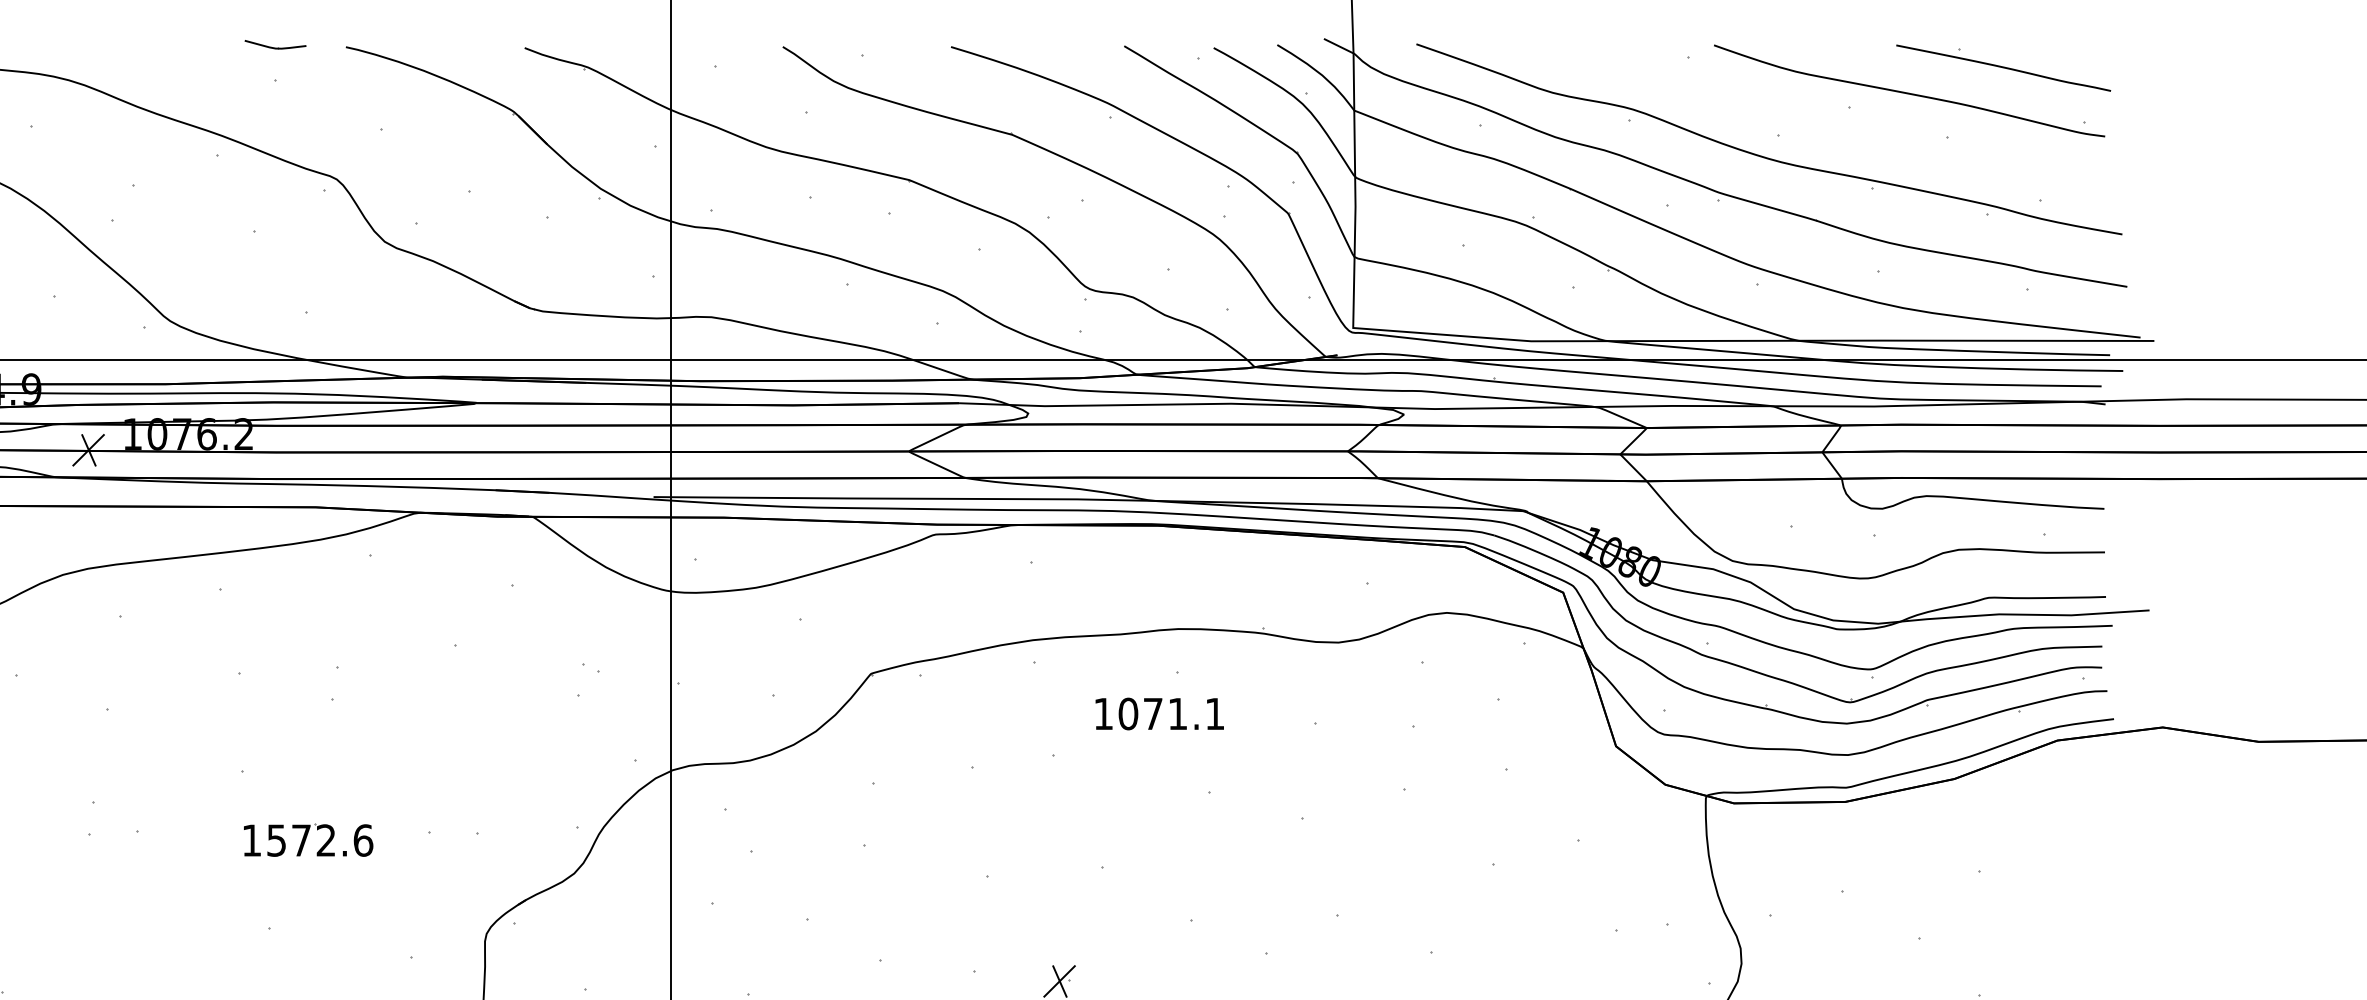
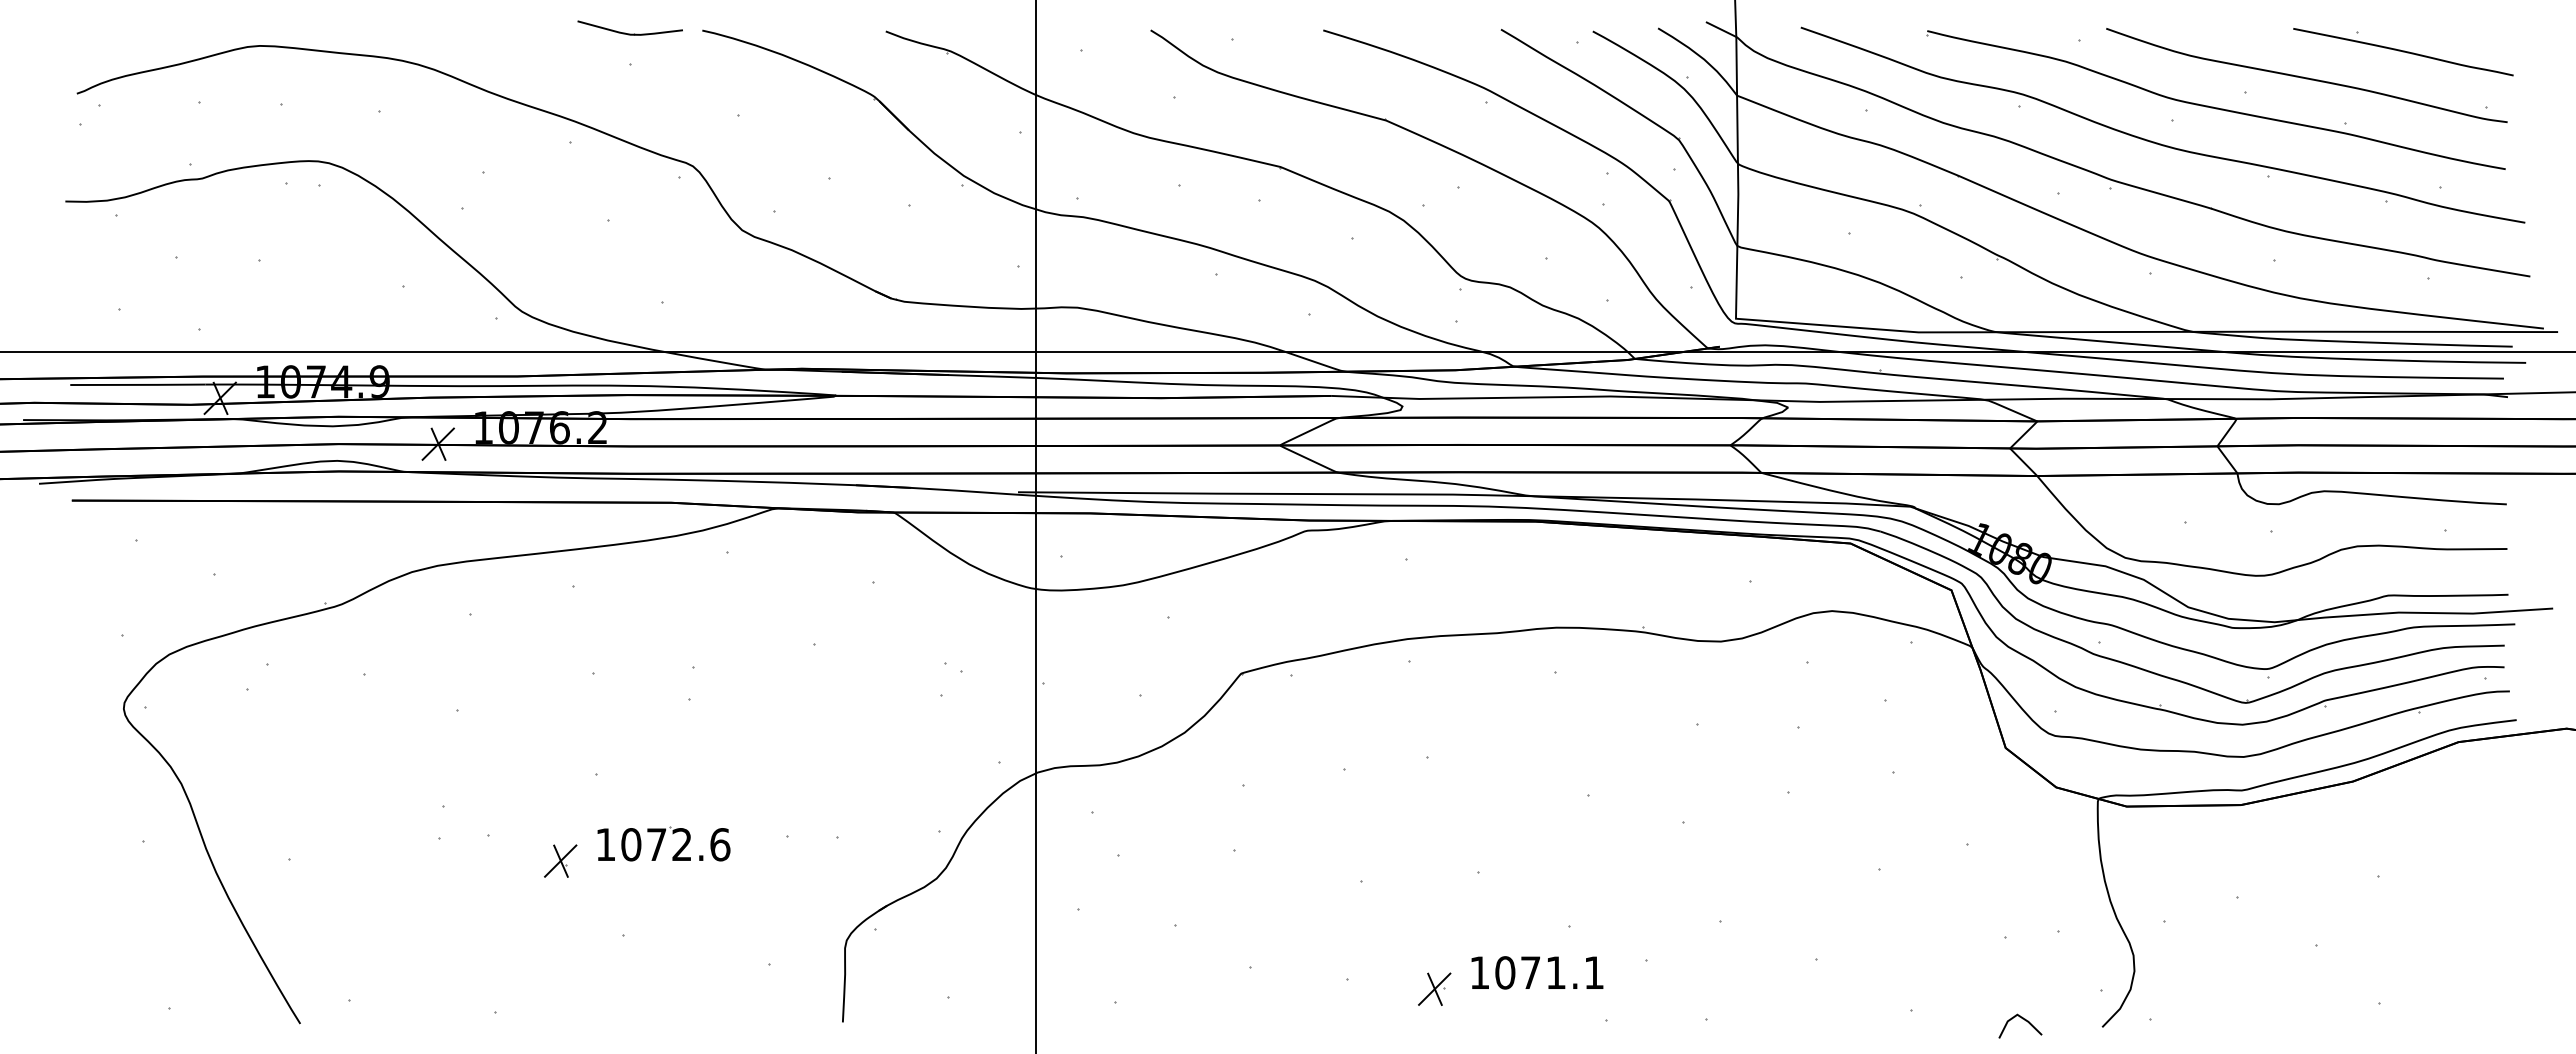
part: (274, 44) -> (629, 27), size x1.67
part: (1818, 121) -> (2213, 106), added
text: (1159, 713) -> (1537, 972), moved
text: (276, 840) -> (631, 844), 1572.6 -> 1072.6
part: (207, 855) -> (560, 860), added

